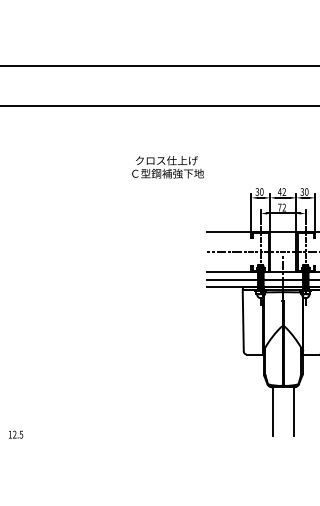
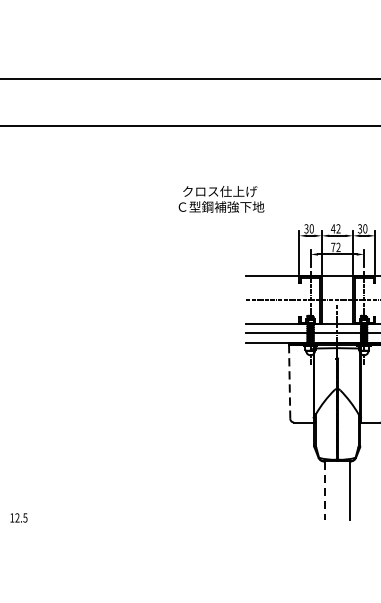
text: (167, 167) -> (220, 199), moved
line: (243, 320) -> (289, 381), solid -> dashed
line: (272, 412) -> (324, 491), solid -> dashed

